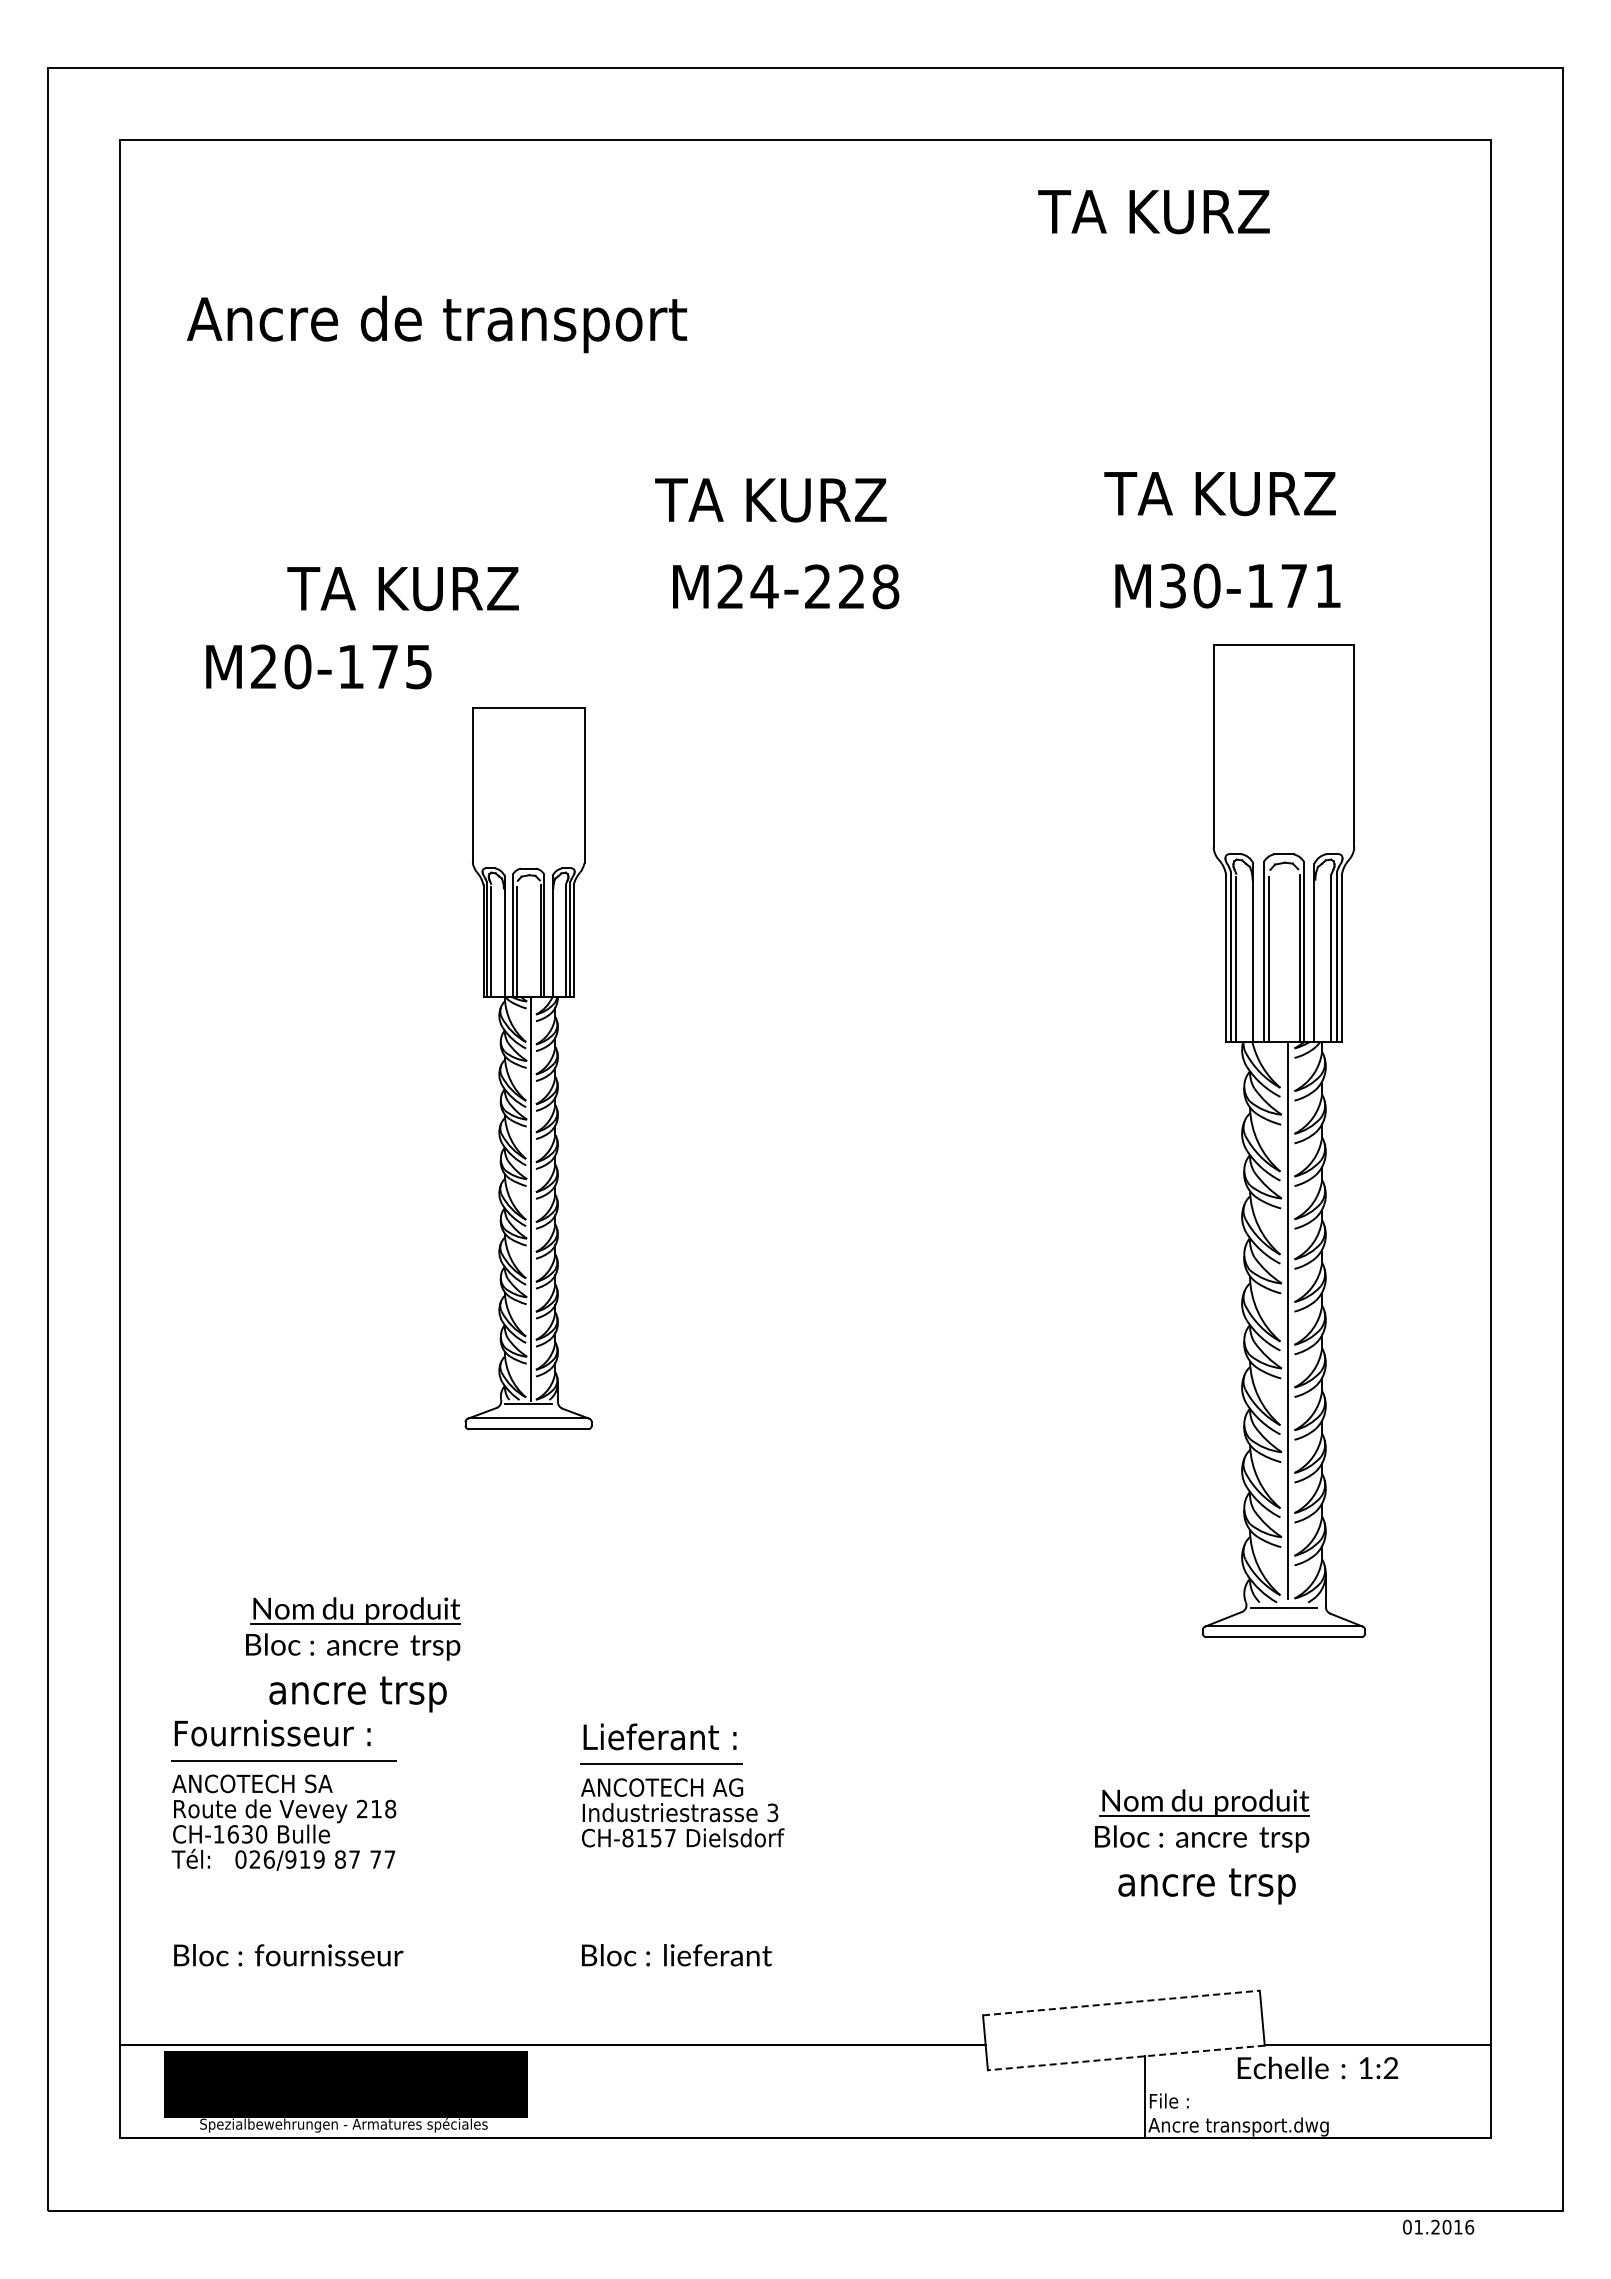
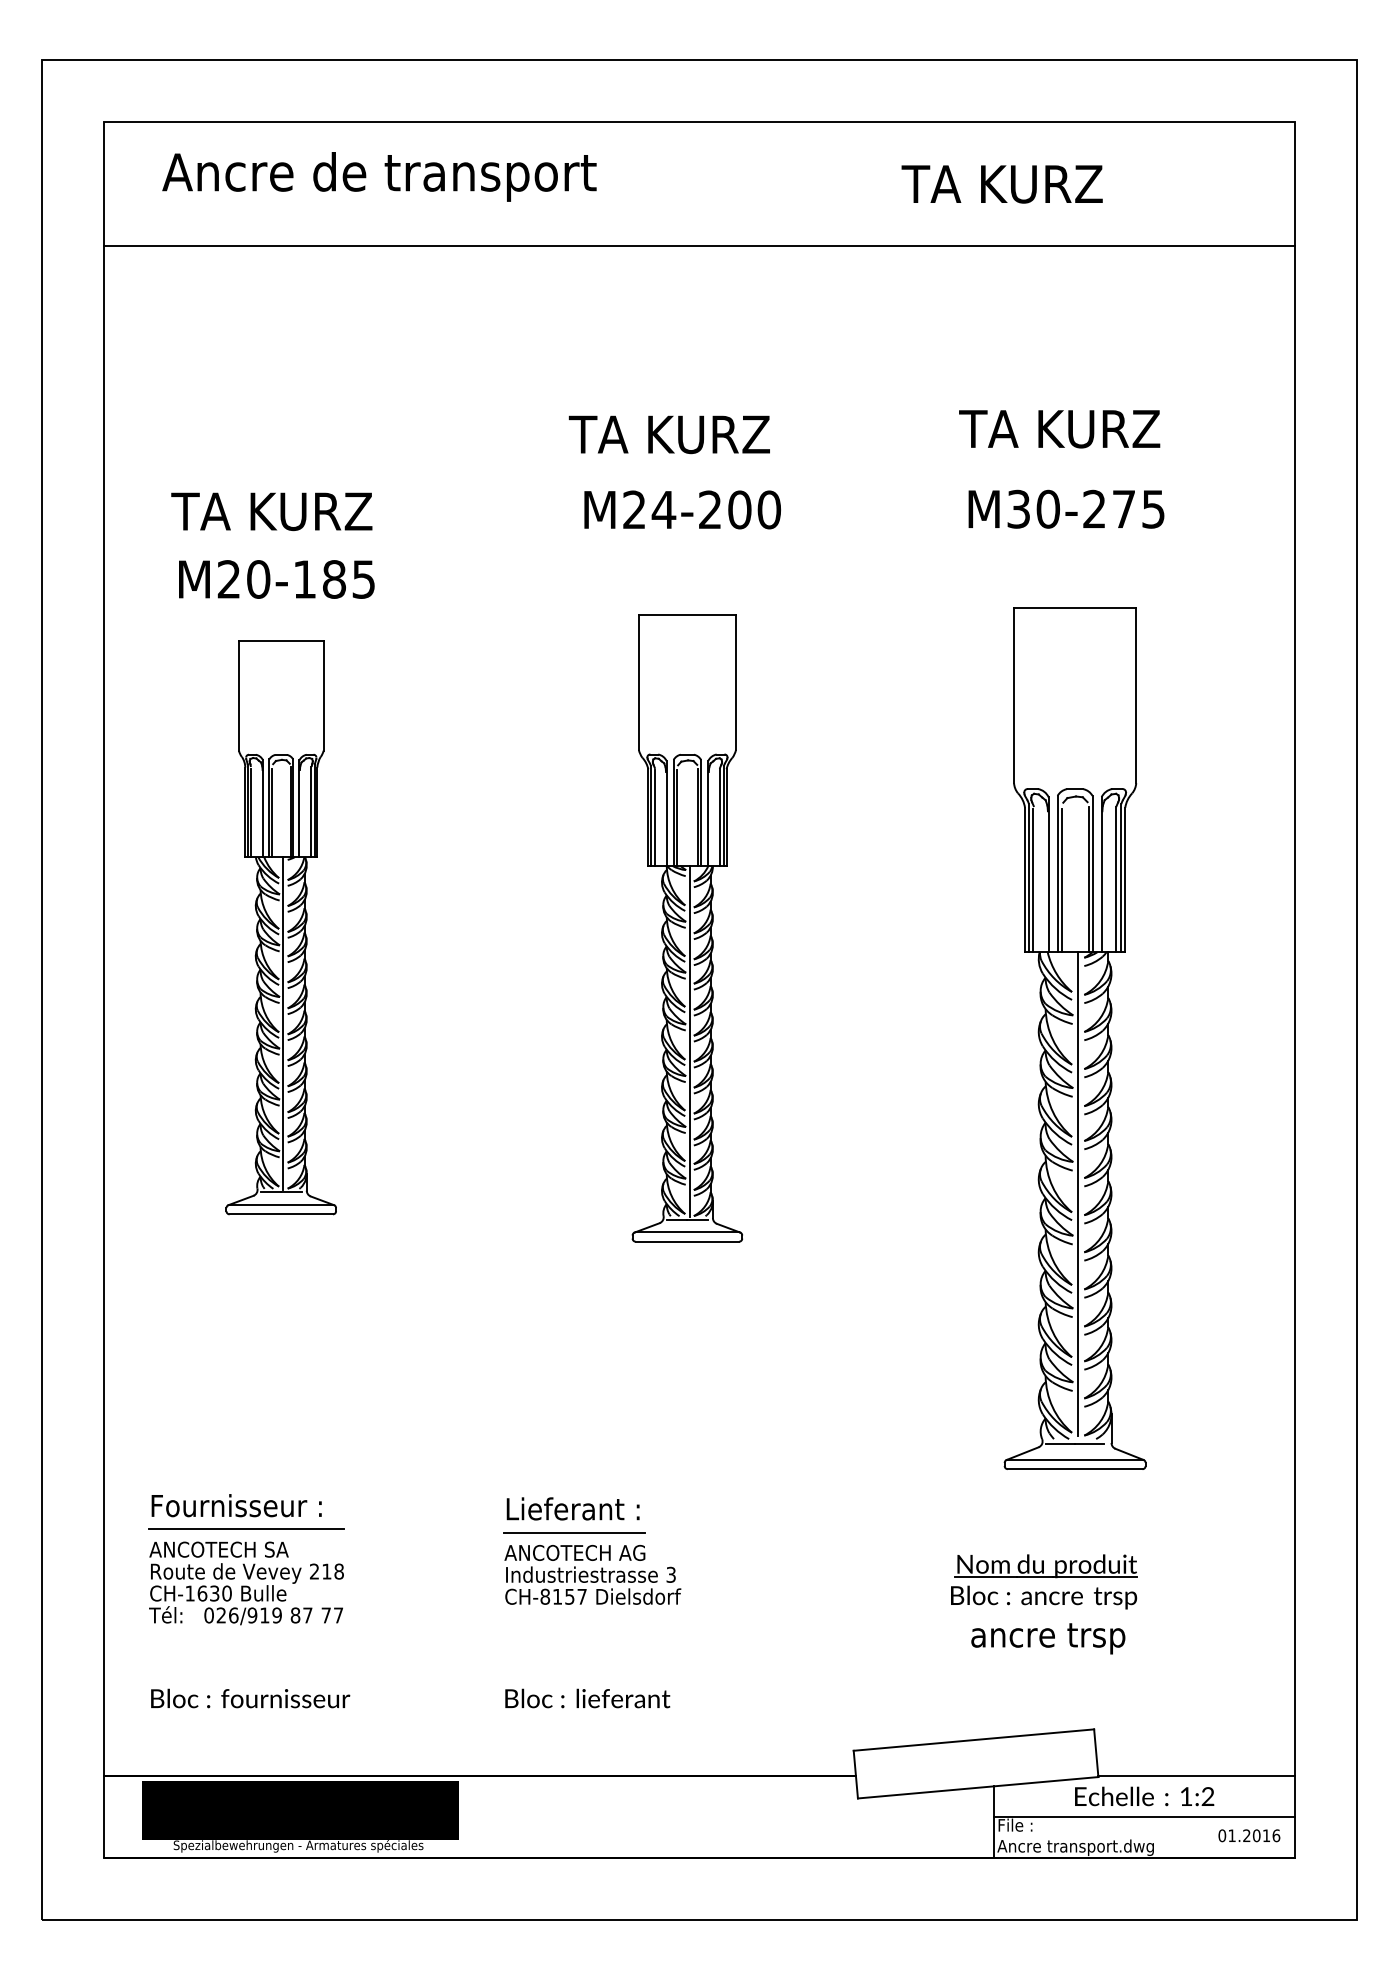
line: (805, 283) -> (699, 246), added
text: (437, 324) -> (379, 176), moved
text: (1293, 585) -> (1123, 508), M30-171 -> M30-275
text: (868, 586) -> (754, 509), M24-228 -> M24-200
text: (402, 589) -> (271, 512), moved
text: (385, 666) -> (334, 579), M20-175 -> M20-185
part: (323, 1067) -> (280, 927), added
part: (528, 1068) -> (687, 928), moved
part: (1283, 1140) -> (1074, 1037), moved
part: (353, 1654) -> (306, 1437), removed
line: (1121, 2003) -> (973, 1740), dashed -> solid
line: (1126, 2057) -> (978, 1787), dashed -> solid
line: (1317, 2091) -> (1144, 1816), added
text: (1438, 2226) -> (1249, 1835), moved

